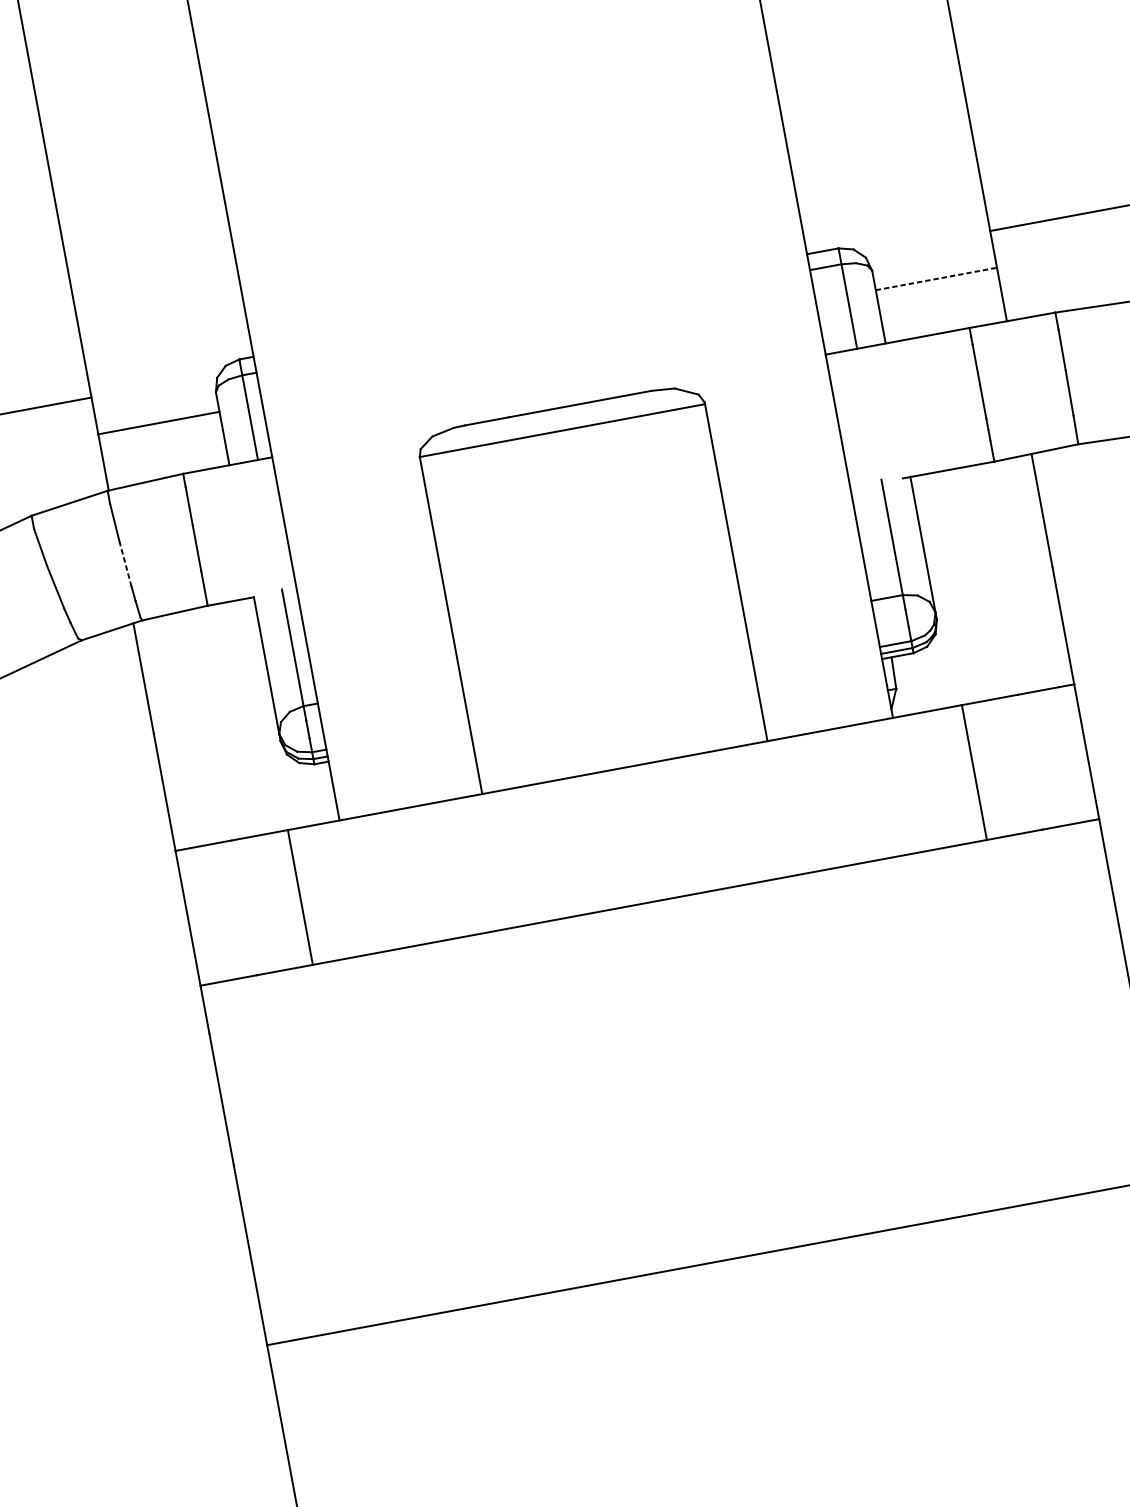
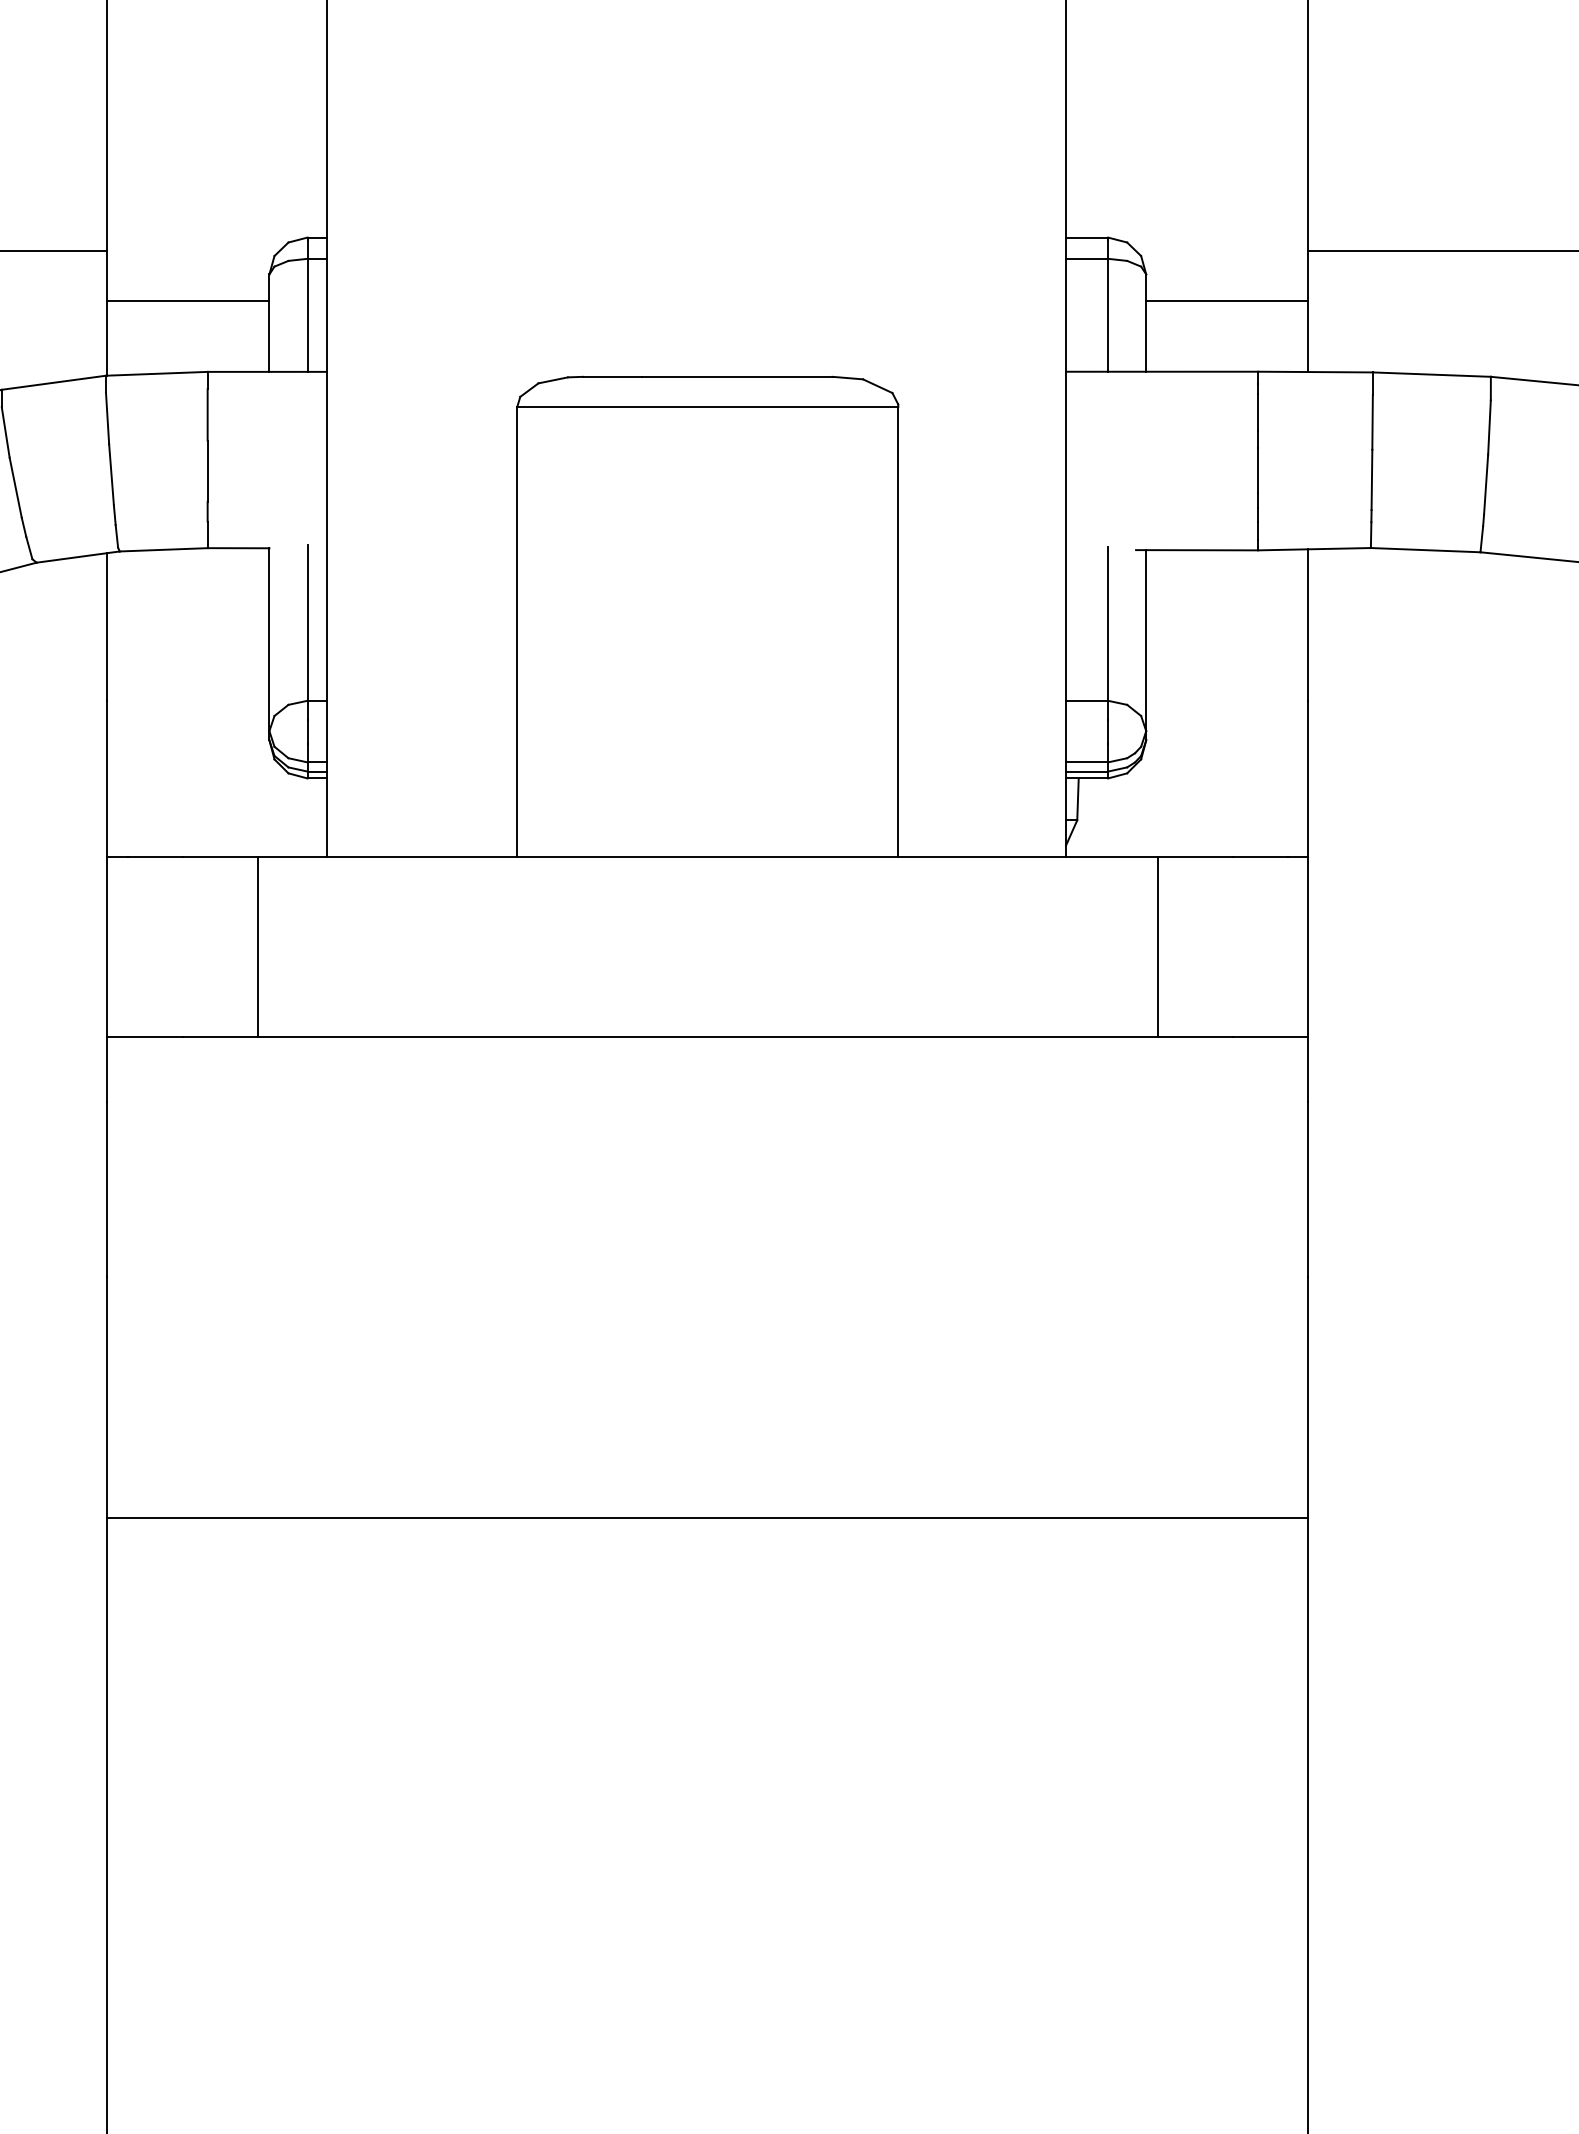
line: (936, 278) -> (1227, 300), dashed -> solid
line: (125, 563) -> (111, 474), dashed -> solid

